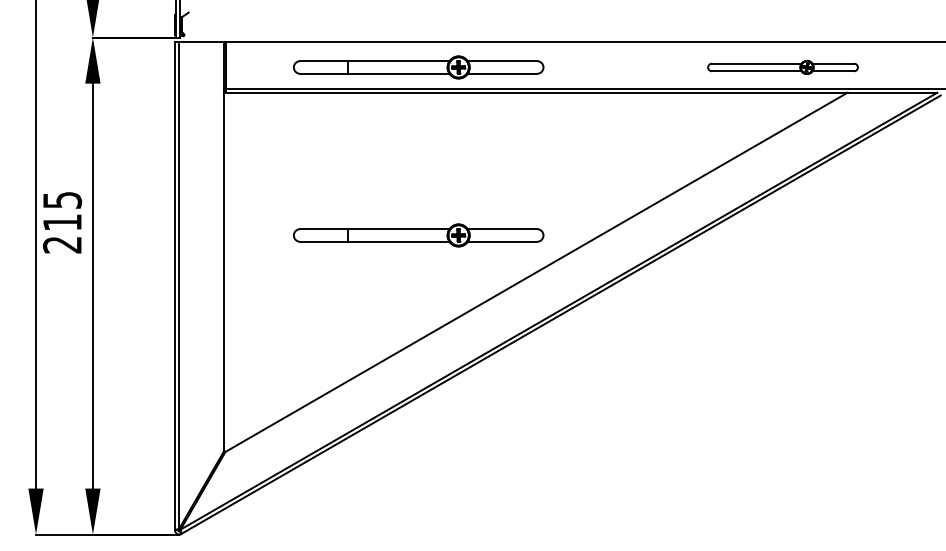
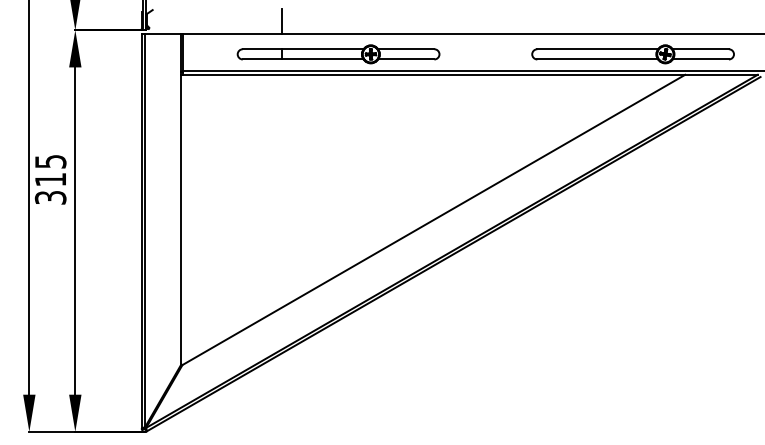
line: (348, 26) -> (281, 21), added
part: (782, 67) -> (632, 54), size x1.67
part: (418, 235) -> (338, 190), removed
text: (62, 244) -> (50, 197), 215 -> 315

